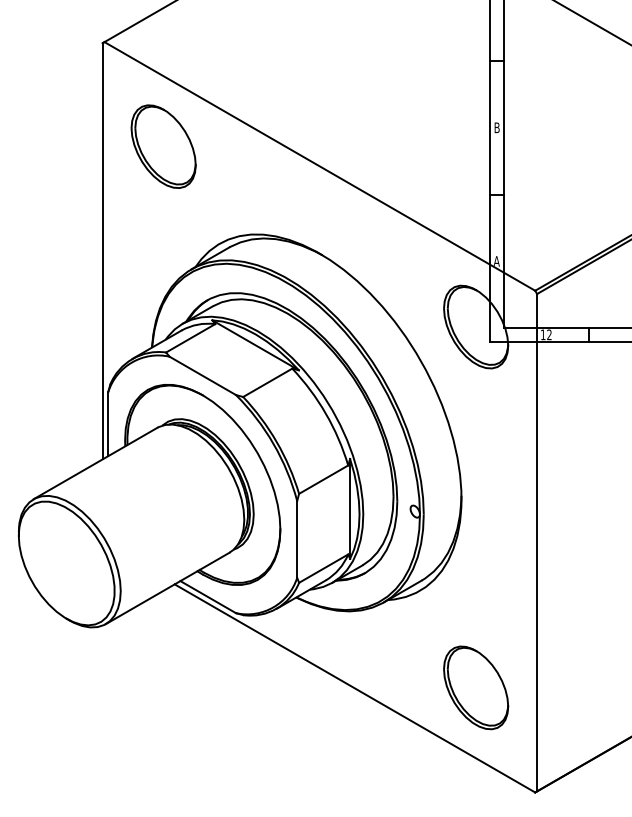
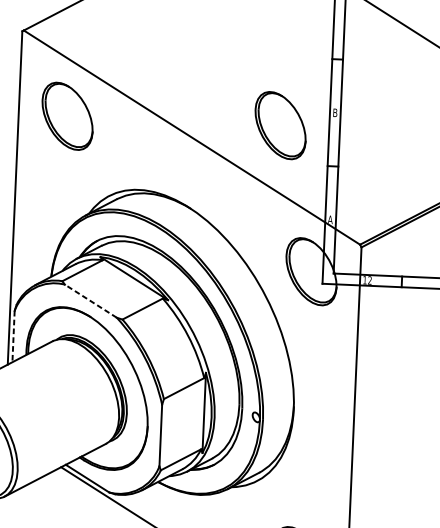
part: (429, 146) -> (280, 125), added
line: (202, 375) -> (90, 300), solid -> dashed
line: (108, 424) -> (13, 336), solid -> dashed

